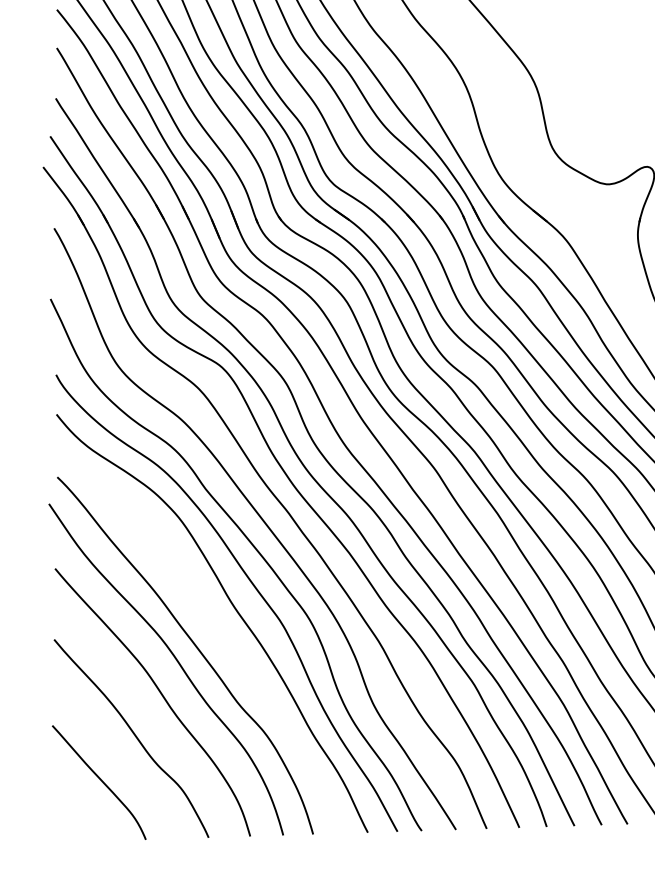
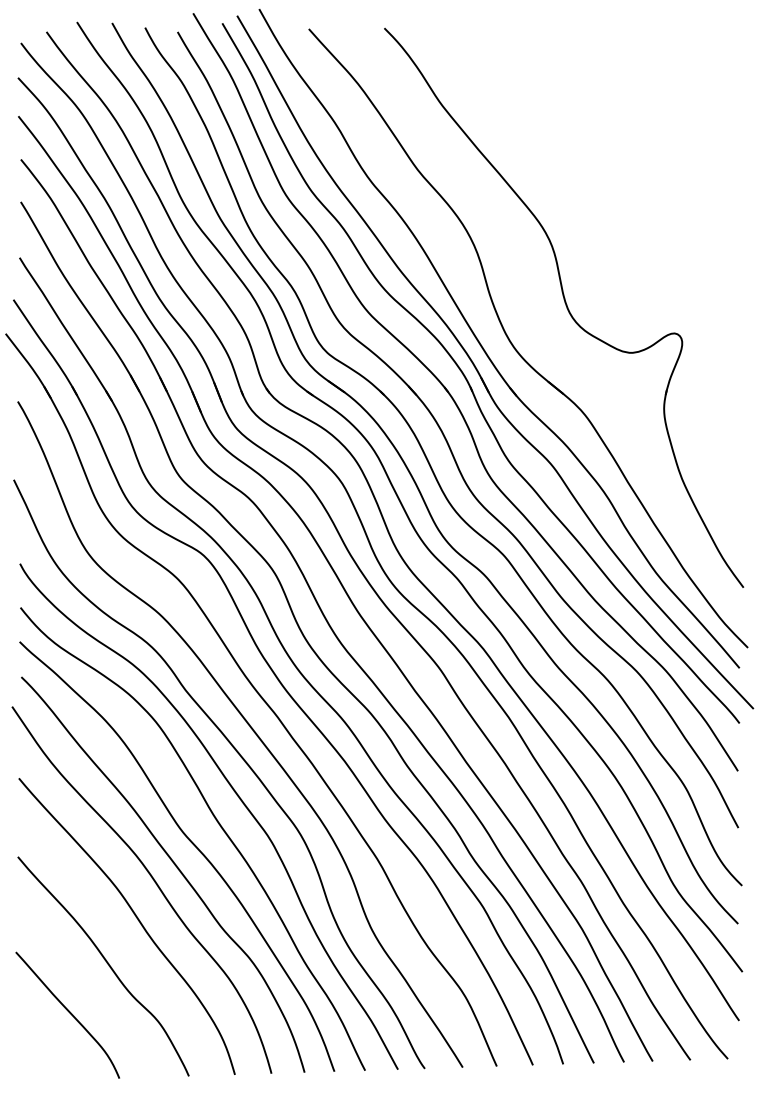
curve: (210, 626) -> (190, 842), added

